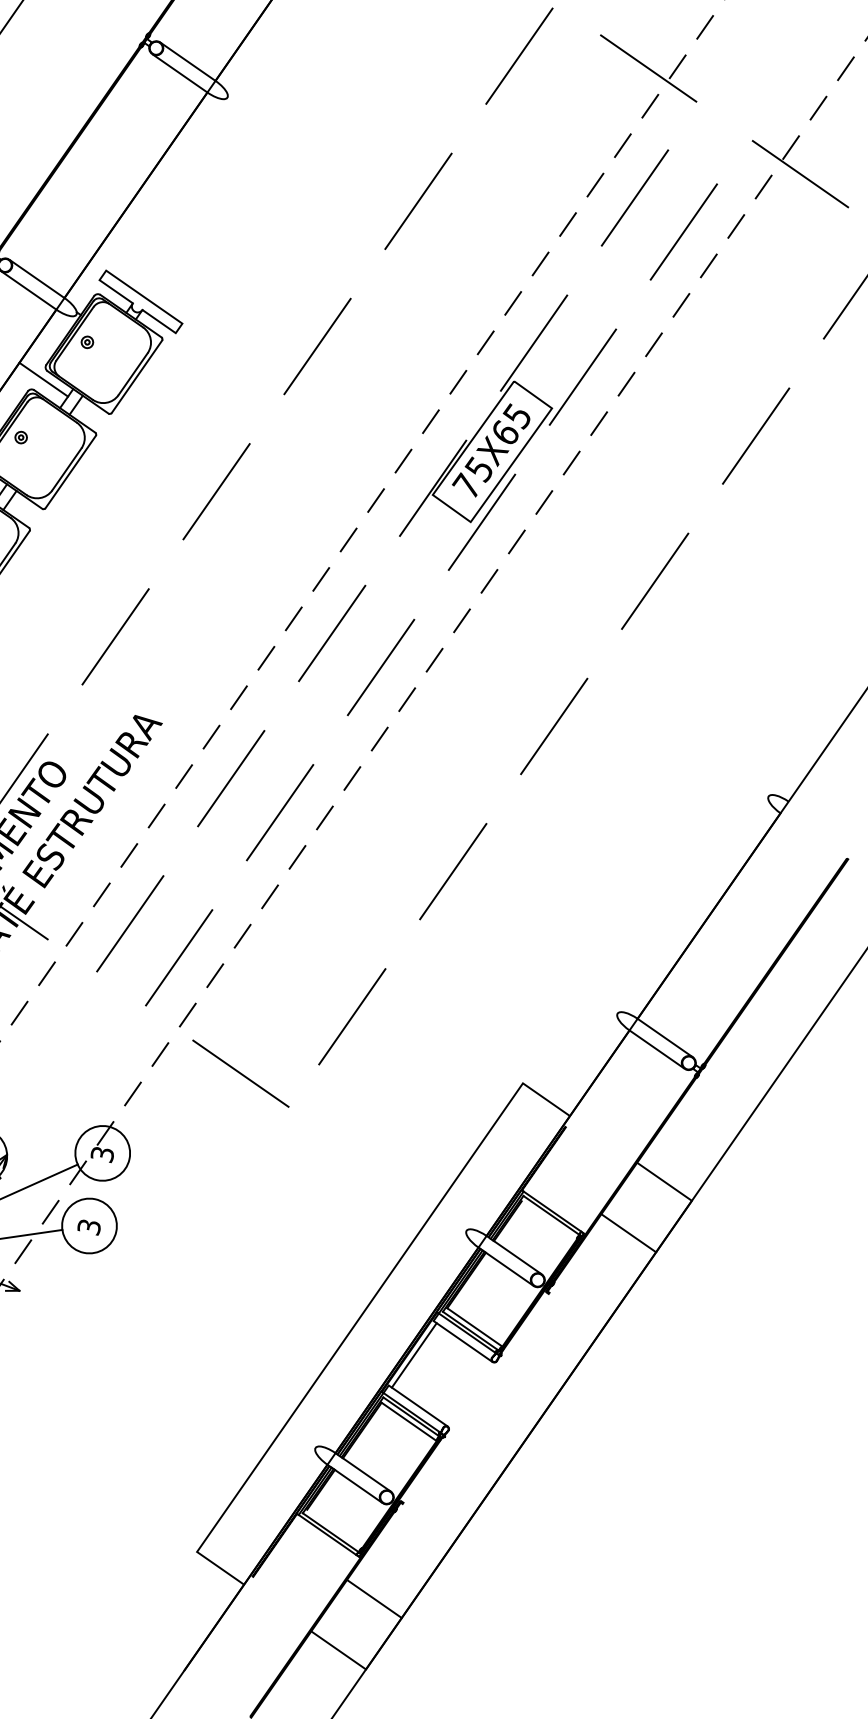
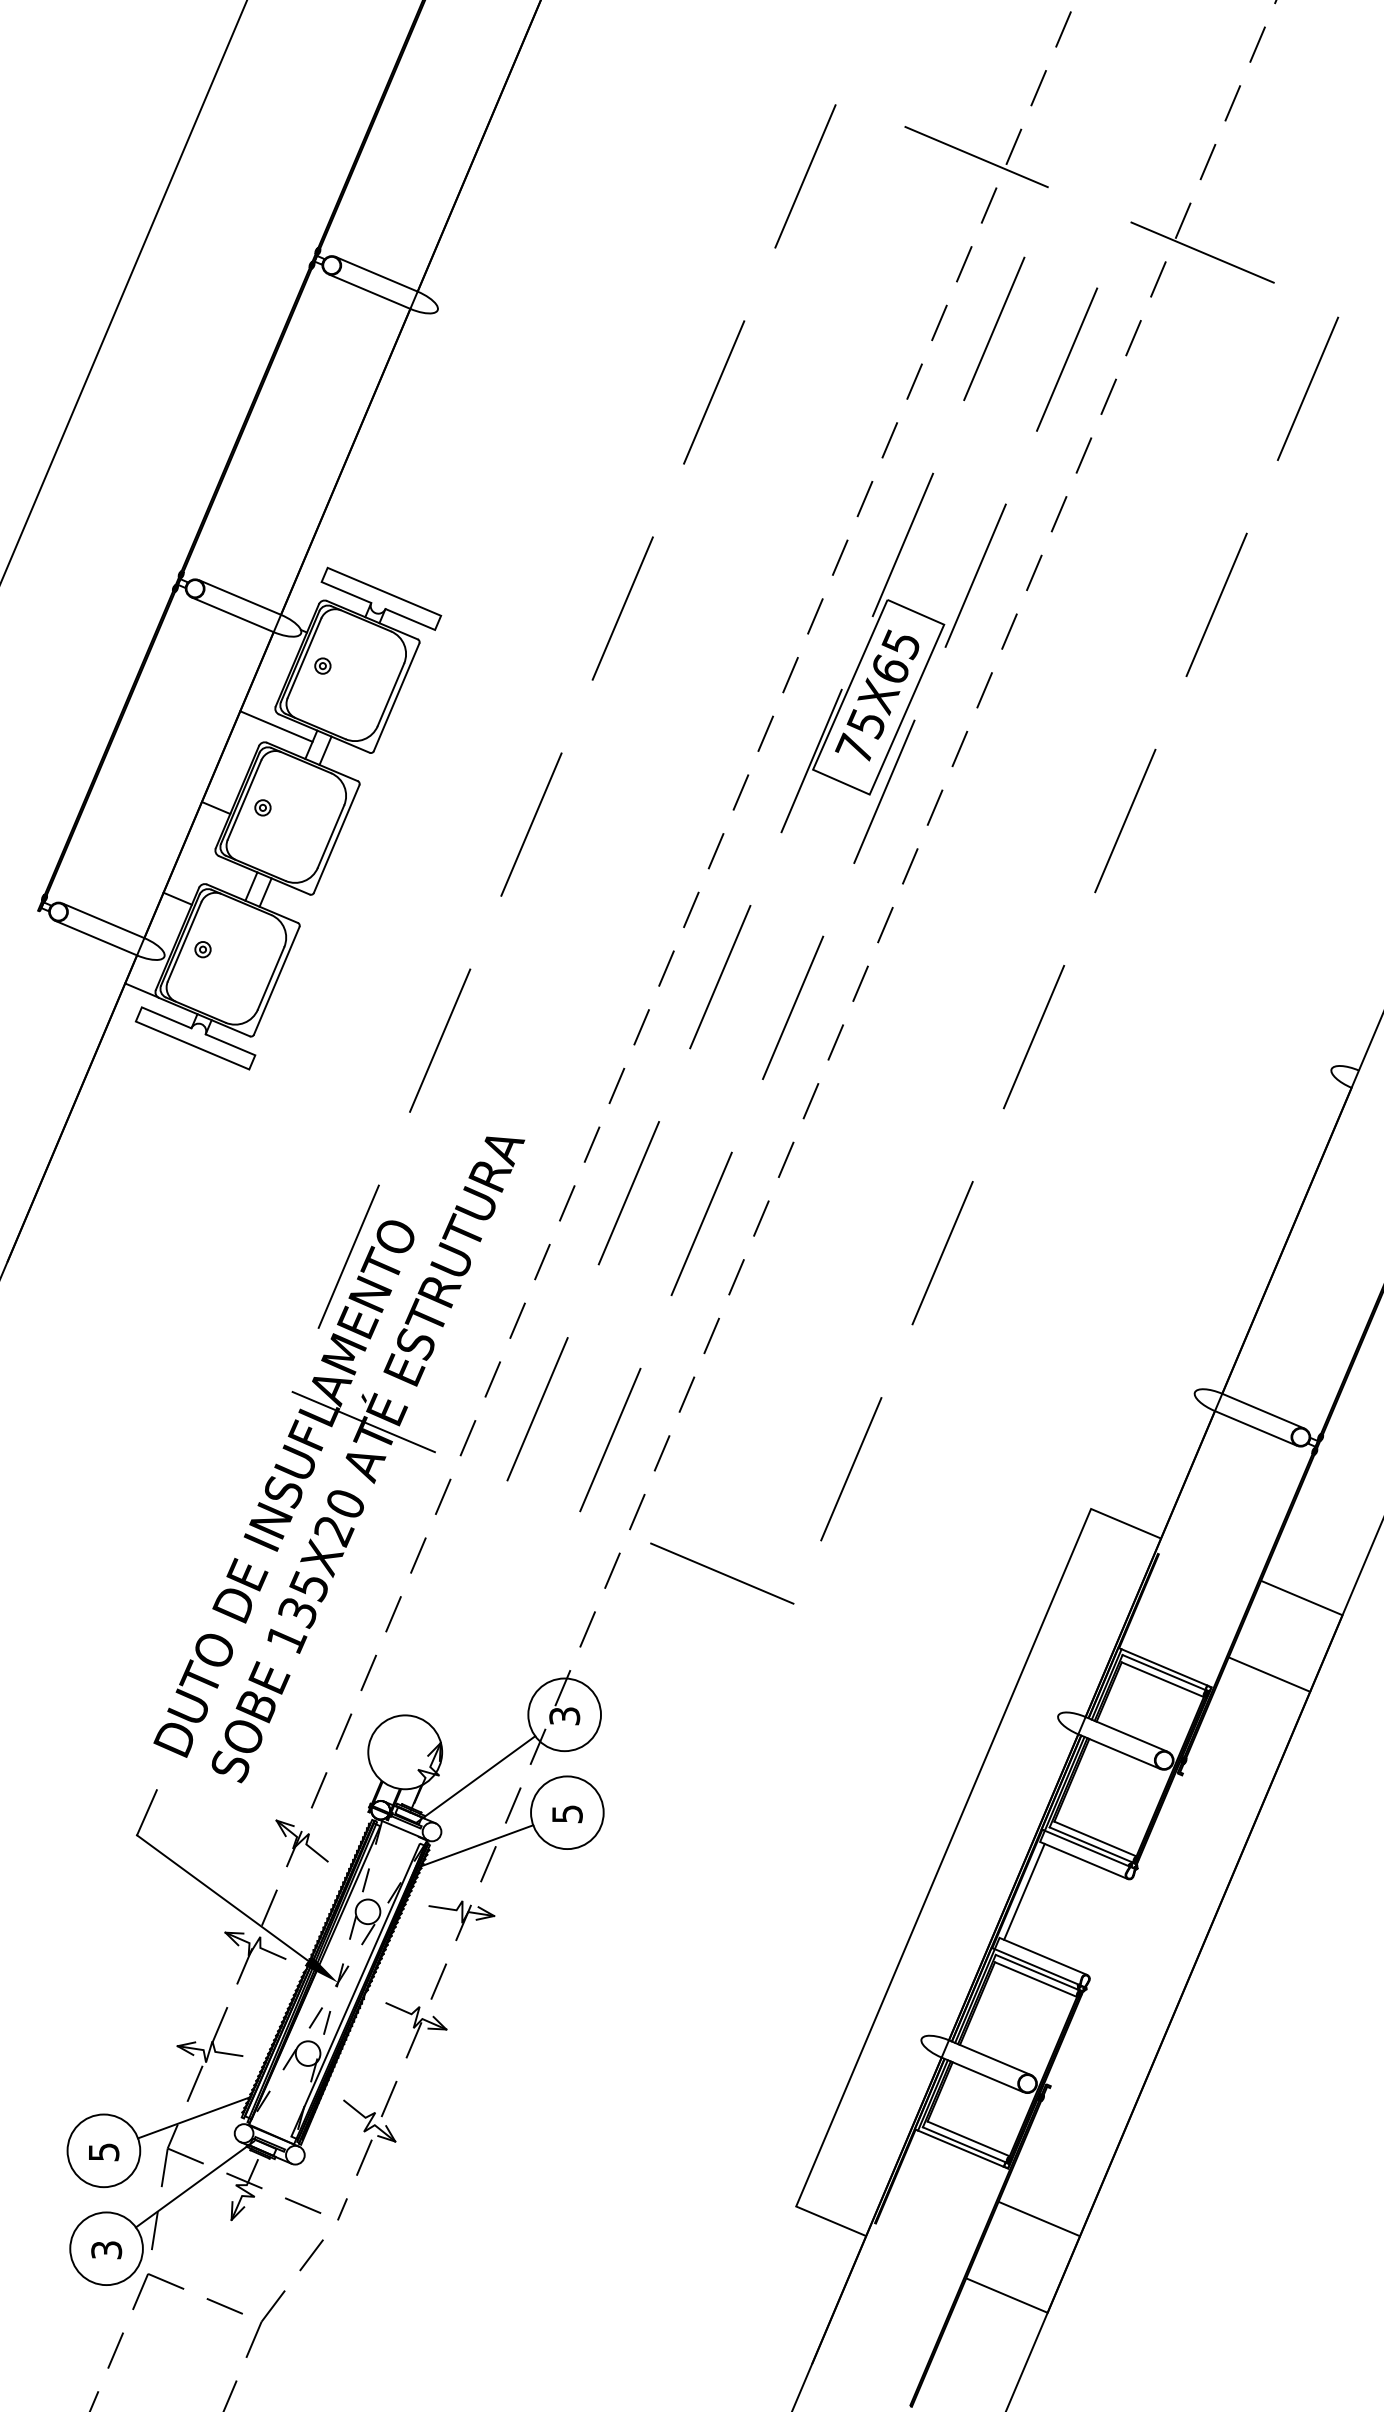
line: (549, 1220) -> (1162, 1679), added
text: (89, 1226) -> (567, 1813), 3 -> 5
line: (334, 1528) -> (968, 2138), added

